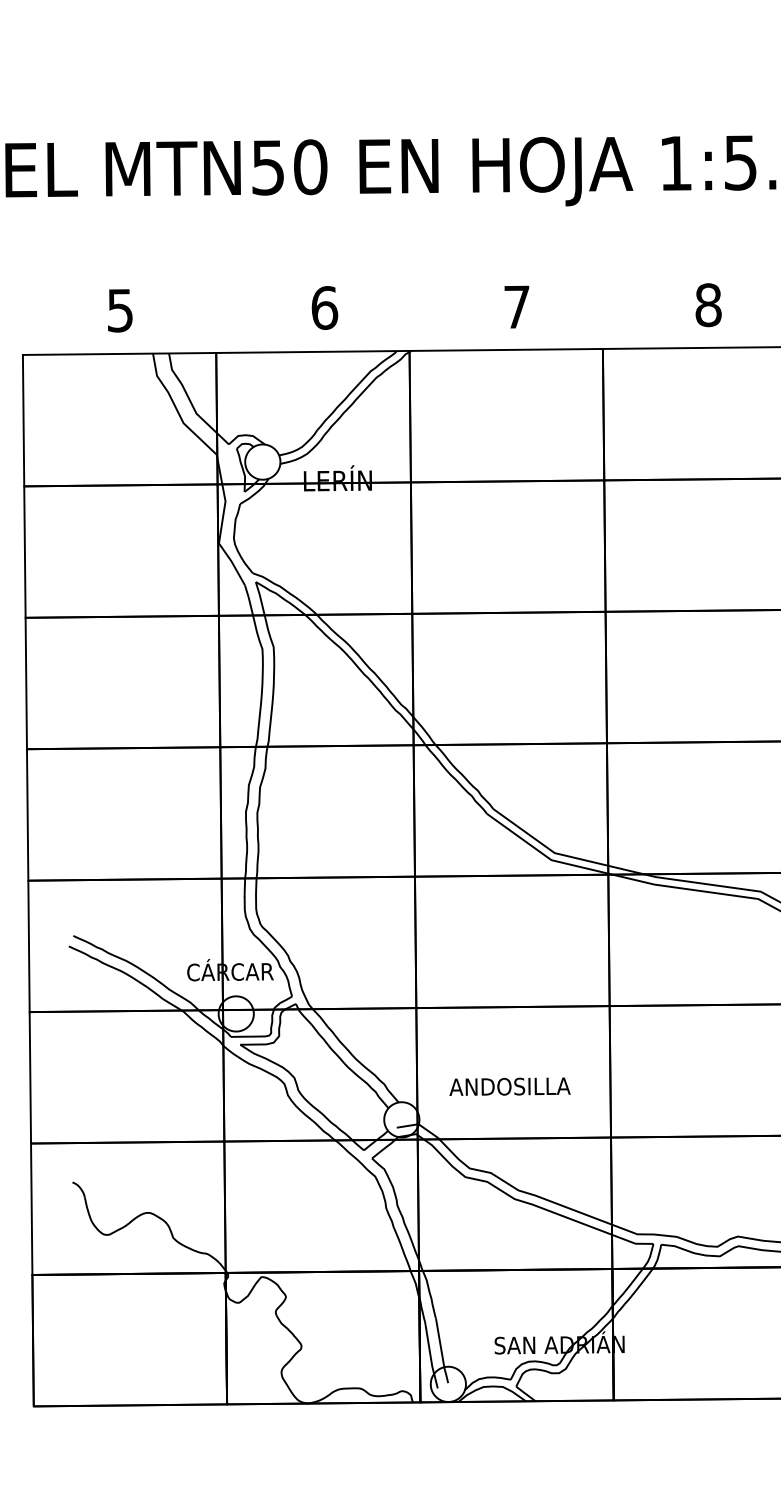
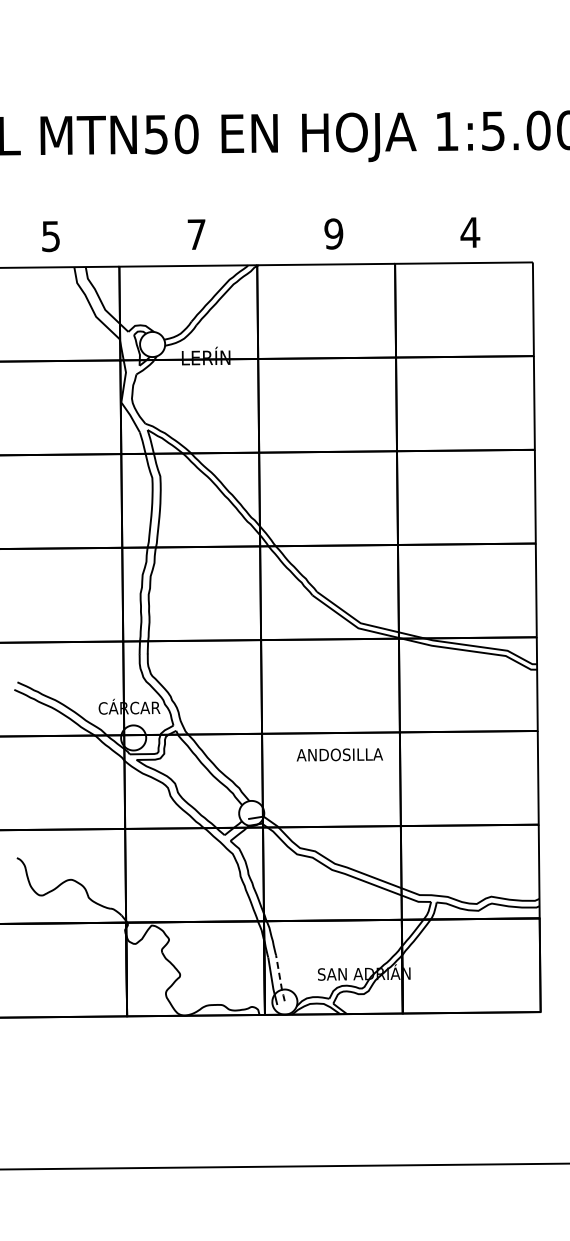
text: (708, 305) -> (470, 232), 8 -> 4
text: (516, 306) -> (333, 233), 7 -> 9
text: (324, 307) -> (196, 234), 6 -> 7
text: (509, 1086) -> (339, 754), moved
line: (442, 1352) -> (280, 979), solid -> dashed

